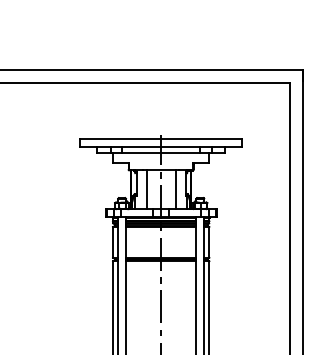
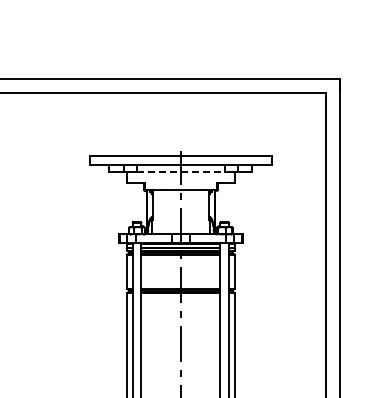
line: (160, 152) -> (180, 171), solid -> dashed
line: (146, 189) -> (164, 212), removed
line: (175, 189) -> (197, 212), removed

